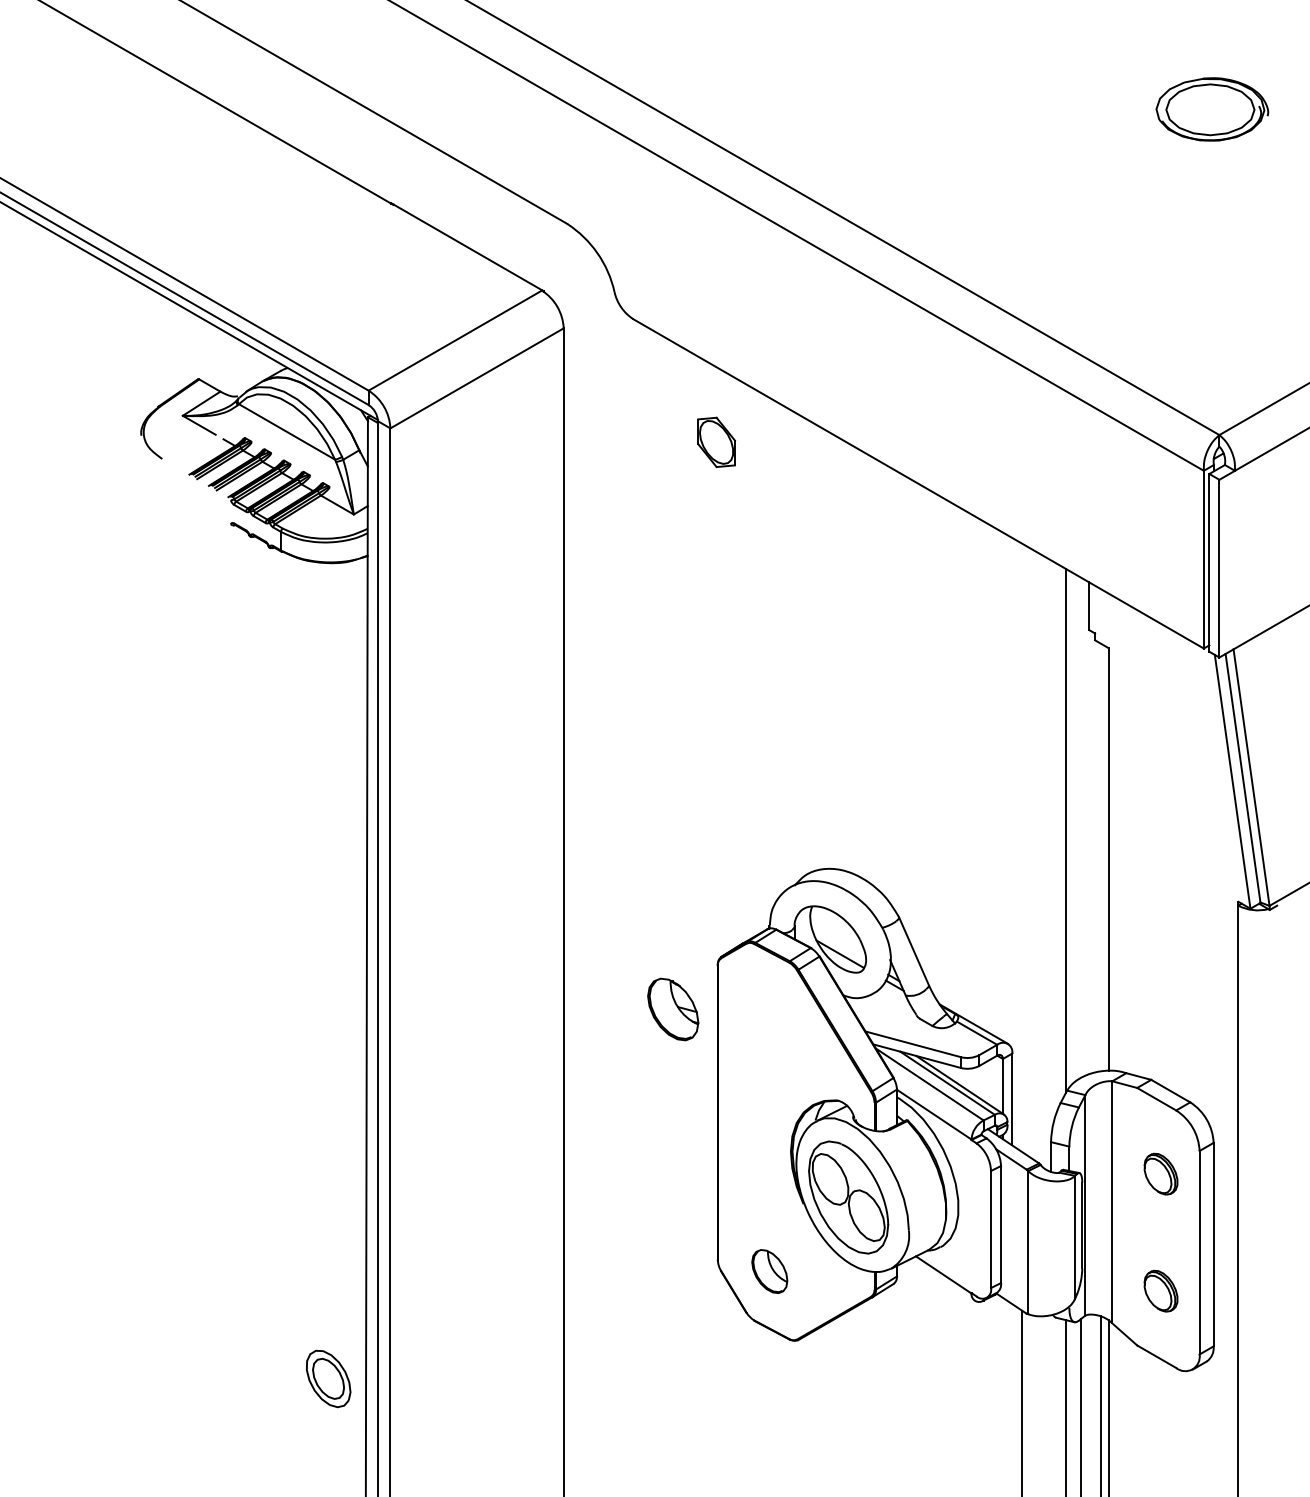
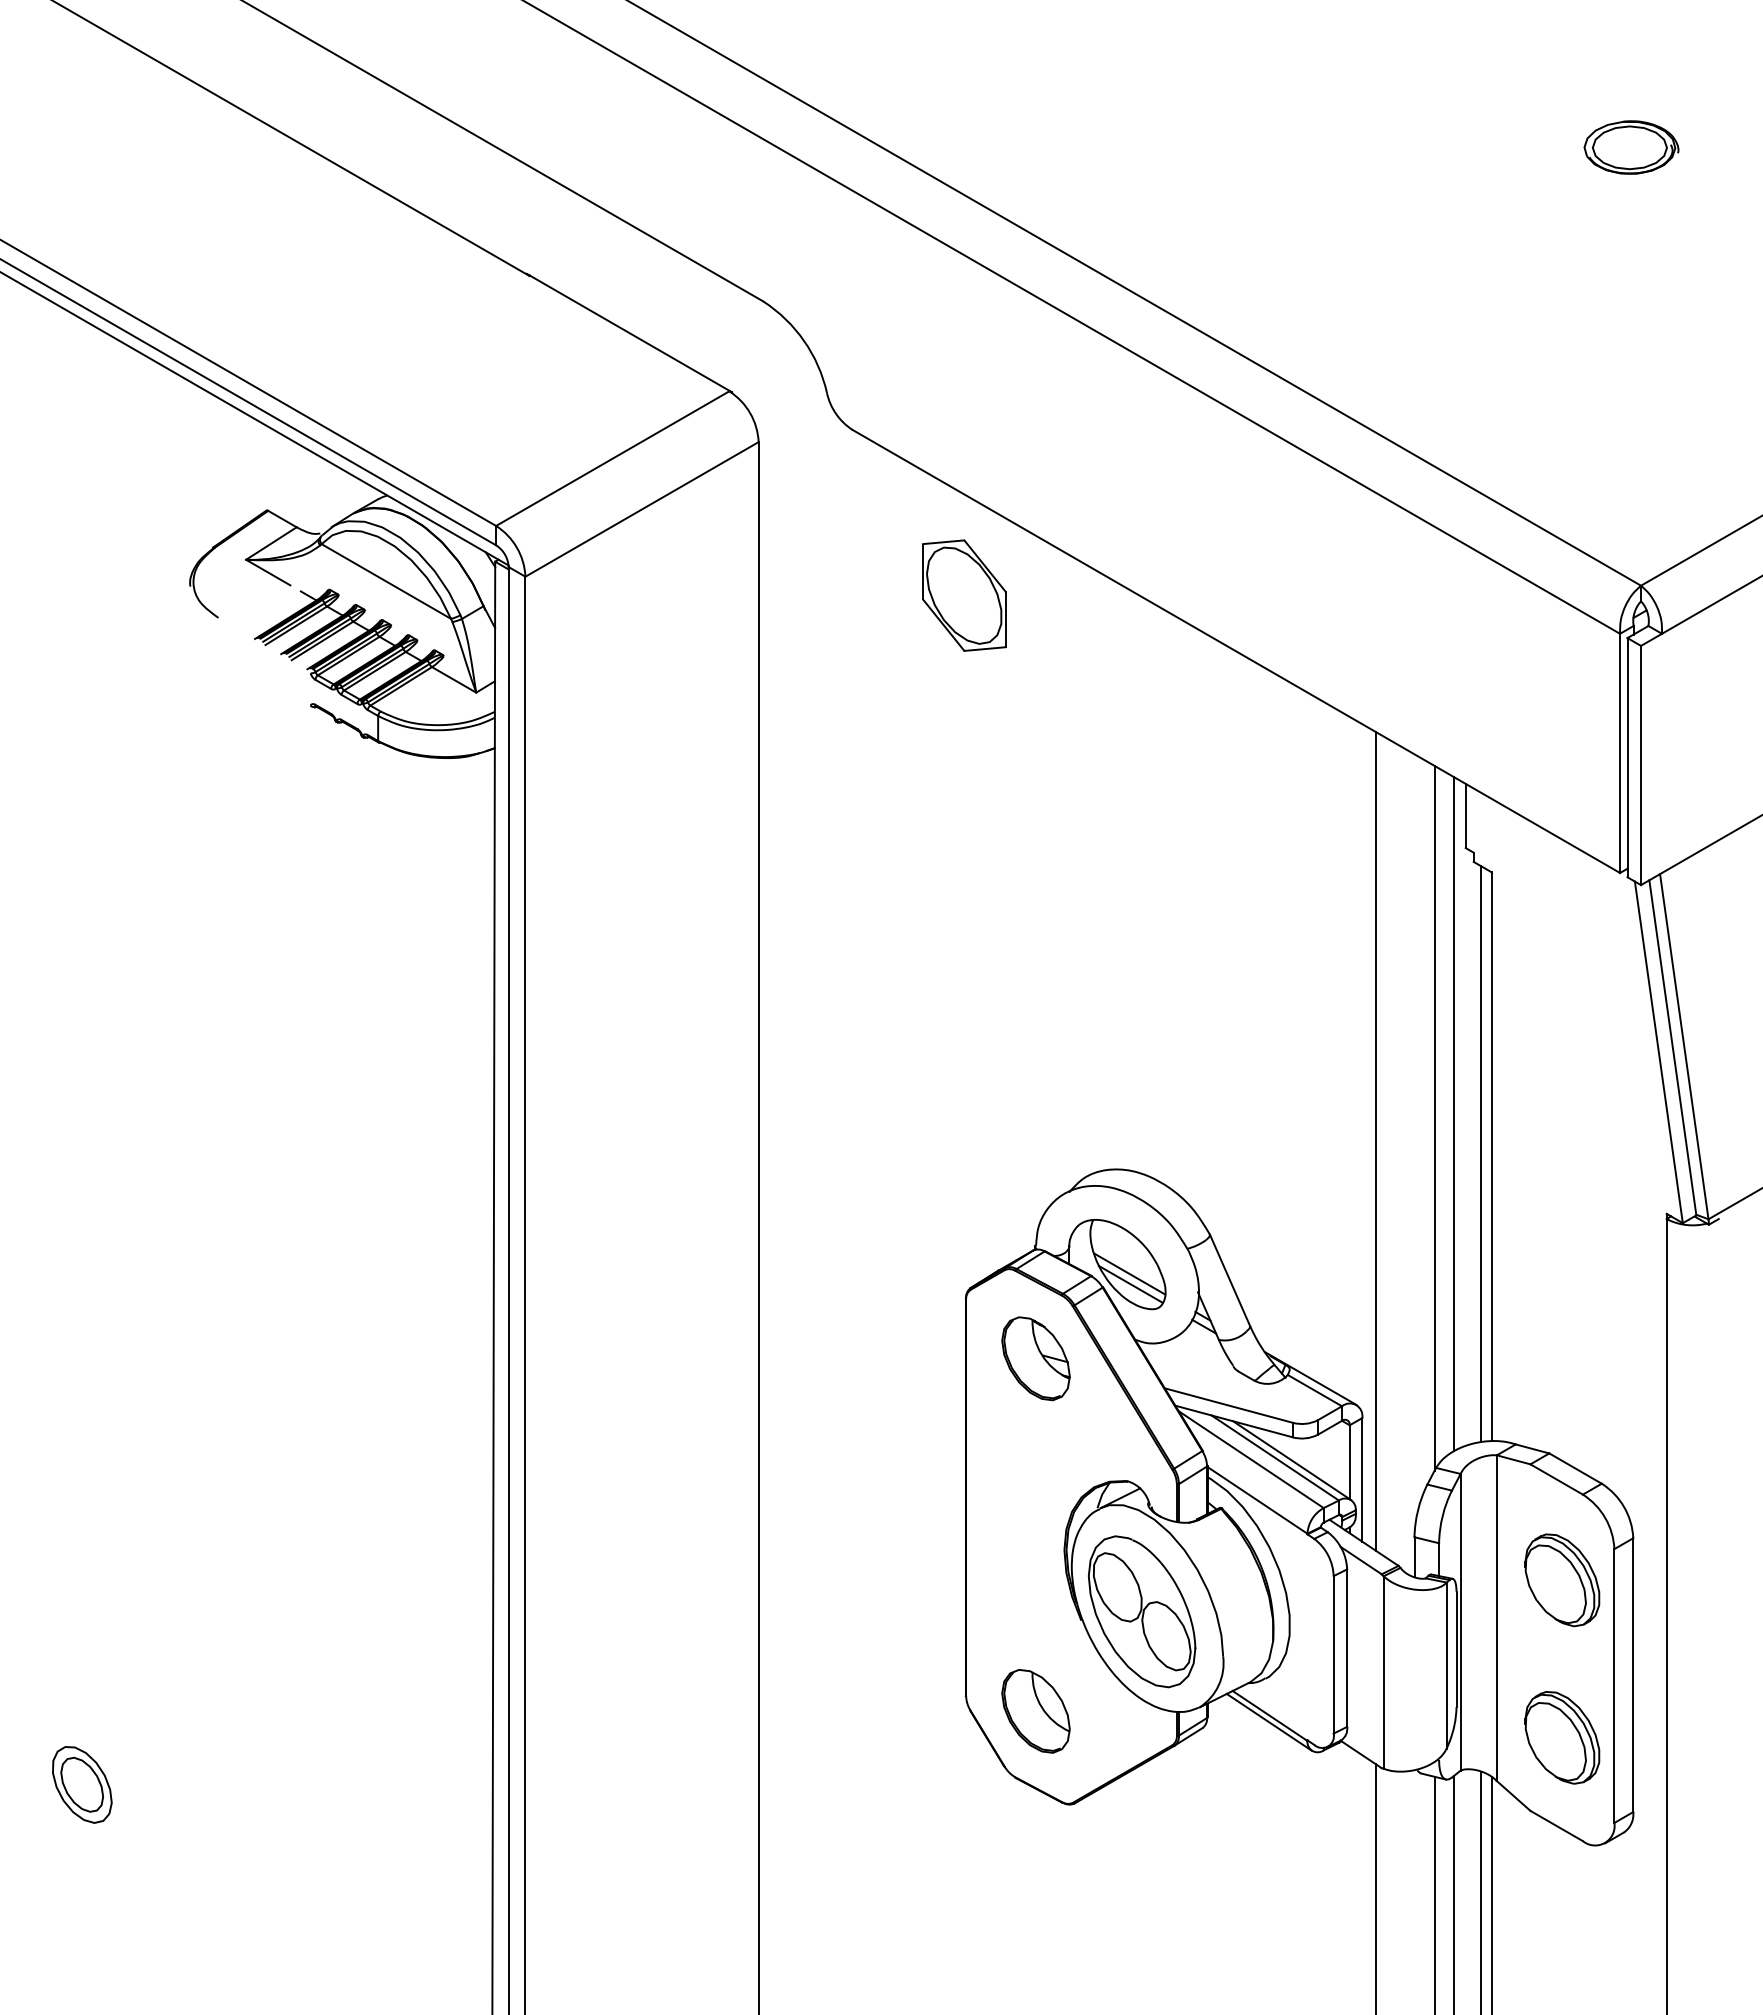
part: (1212, 109) -> (1631, 147), size x0.62
part: (716, 442) -> (964, 595), size x1.67
line: (1080, 828) -> (1454, 1114), added
line: (1022, 848) -> (1375, 1141), added
line: (1100, 857) -> (1481, 1154), added
line: (839, 946) -> (1129, 1273), added
part: (672, 1009) -> (1035, 1358), moved
part: (1161, 1174) -> (1562, 1580), size x1.67
part: (769, 1271) -> (1035, 1711), size x1.43
line: (942, 1279) -> (1268, 1721), added
part: (1161, 1290) -> (1562, 1737), size x1.67
part: (328, 1378) -> (82, 1784), moved

